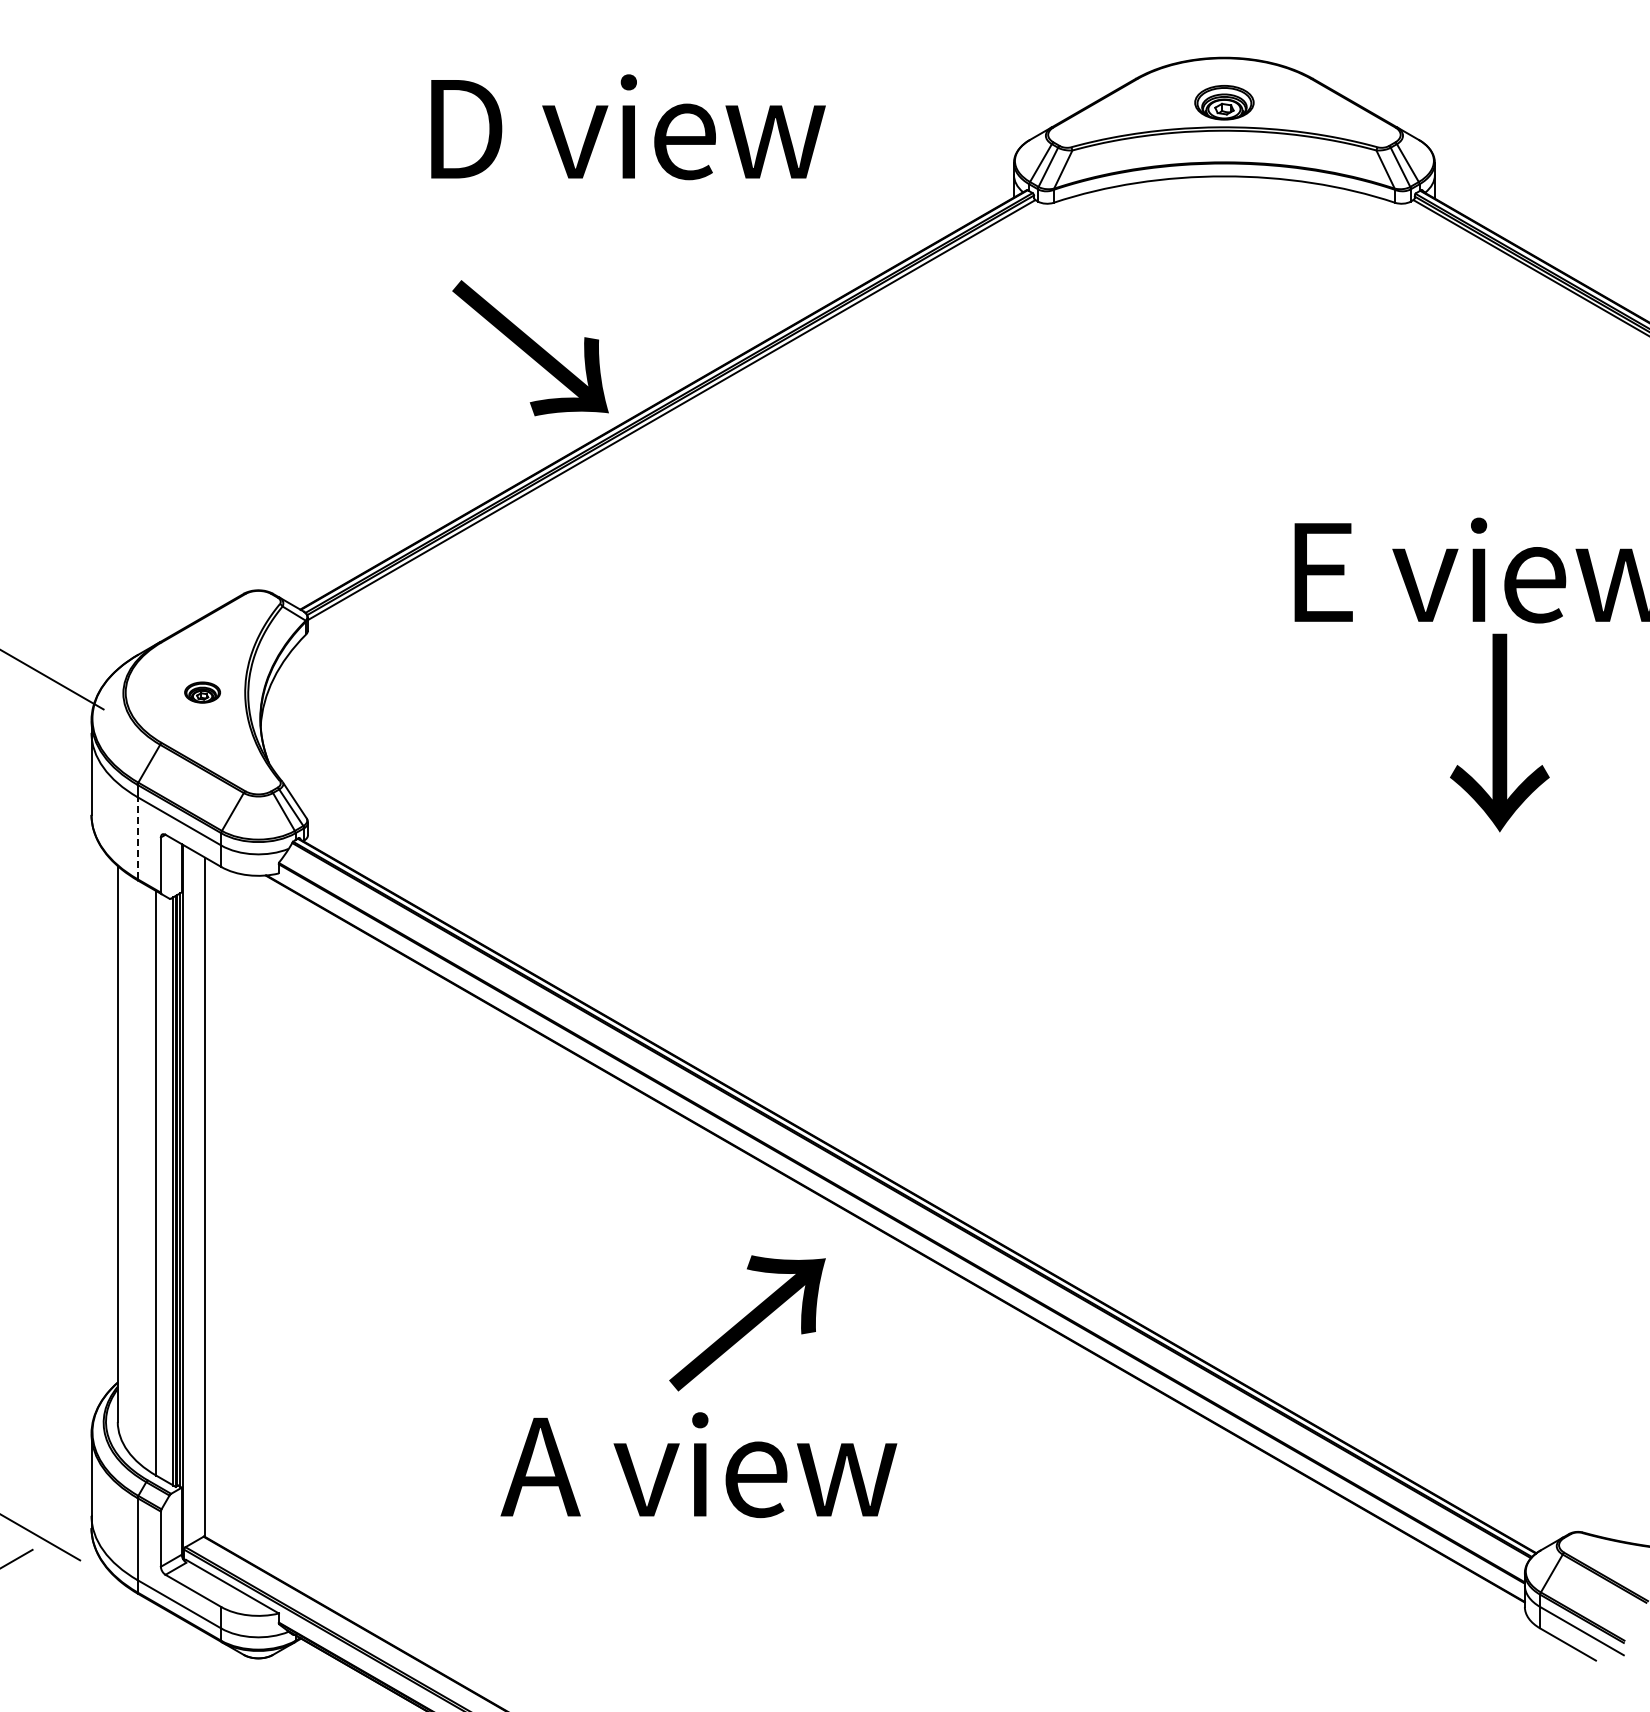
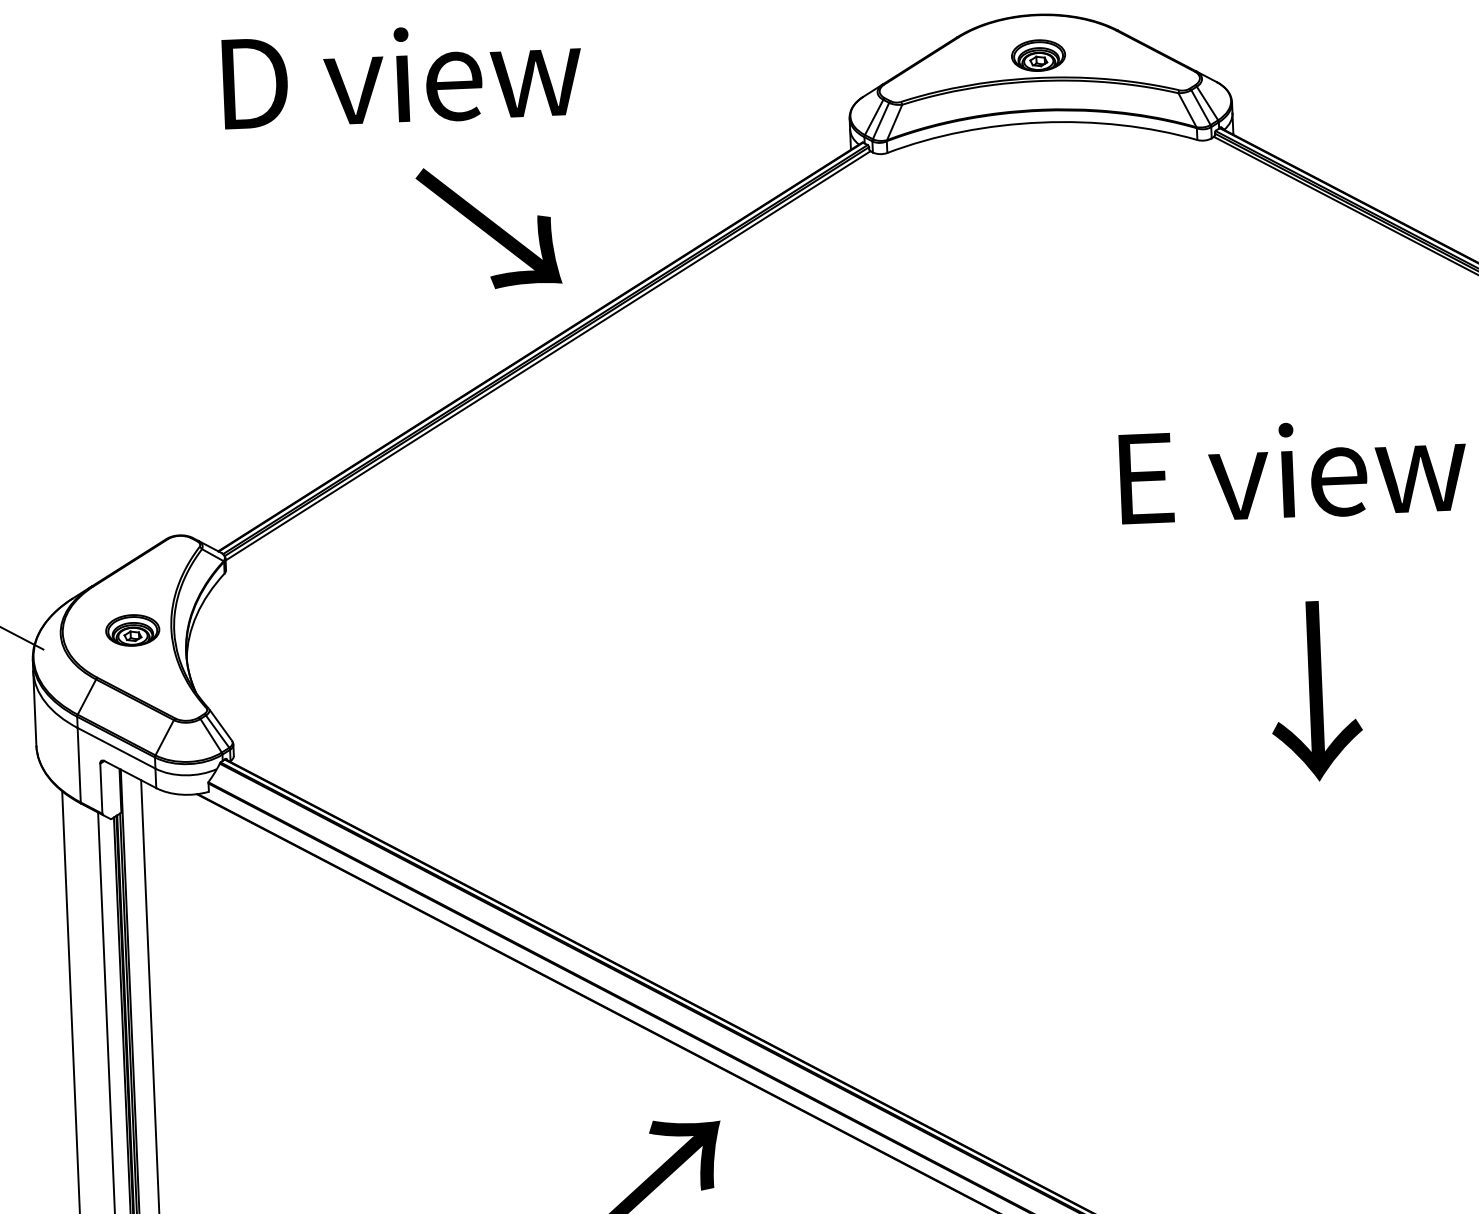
text: (628, 127) -> (402, 75), moved
text: (530, 348) -> (488, 227), moved
part: (202, 692) -> (132, 630), size x1.67
text: (1499, 732) -> (1315, 690), moved
line: (137, 837) -> (79, 764), dashed -> solid

